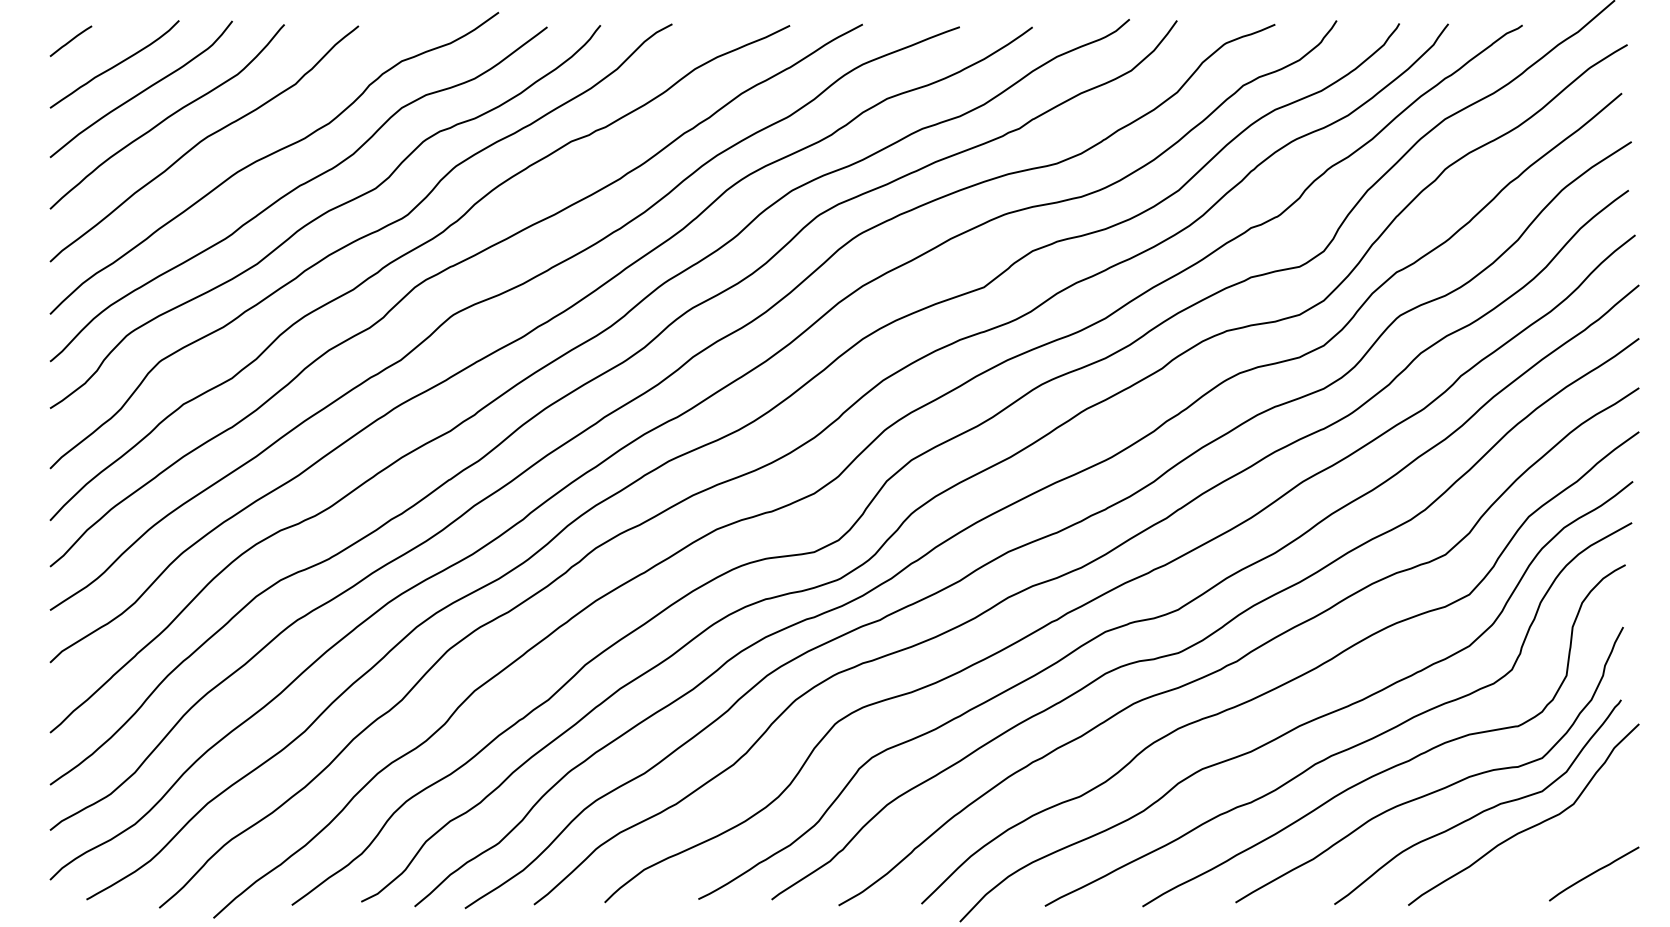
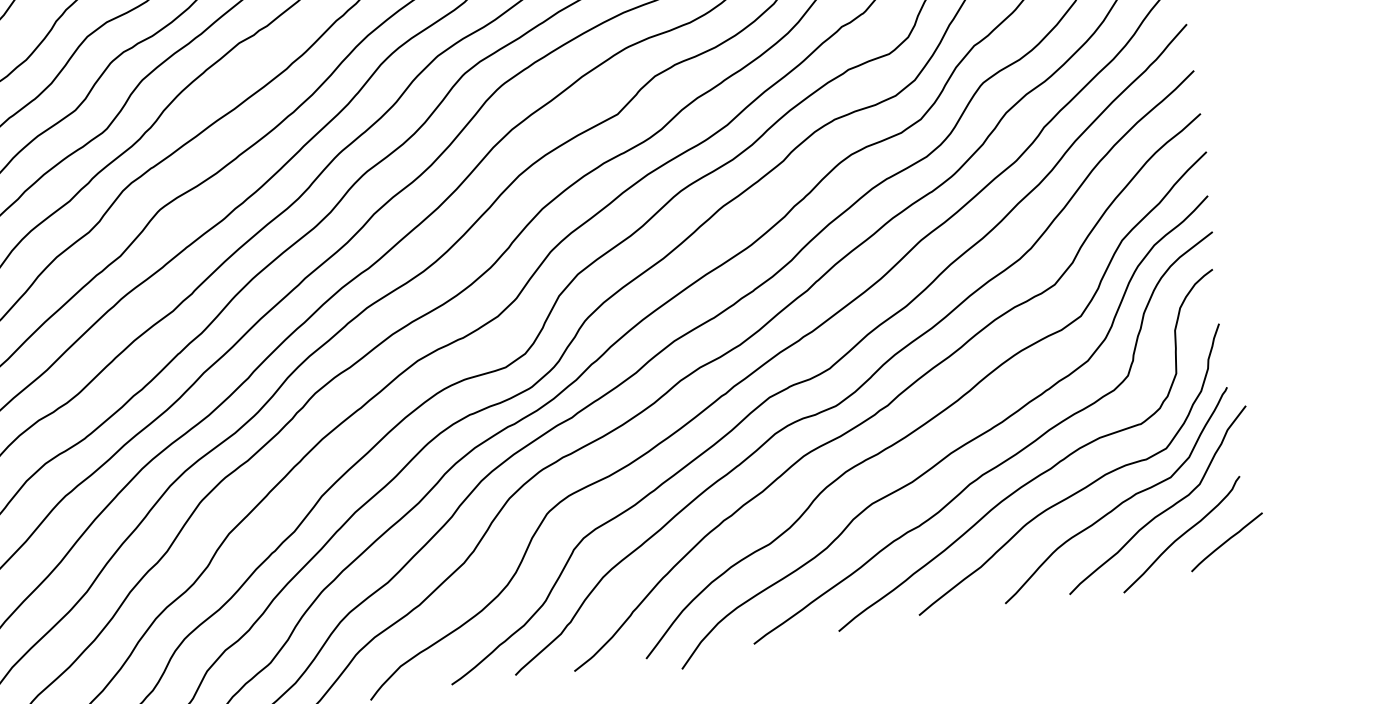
curve: (1544, 857) -> (1181, 534), added

